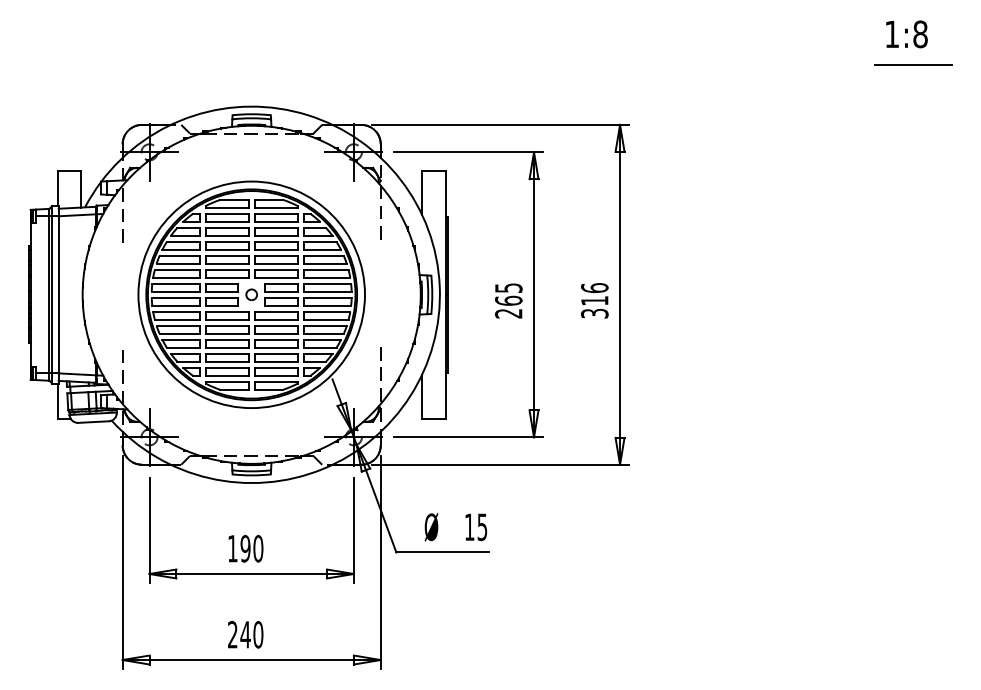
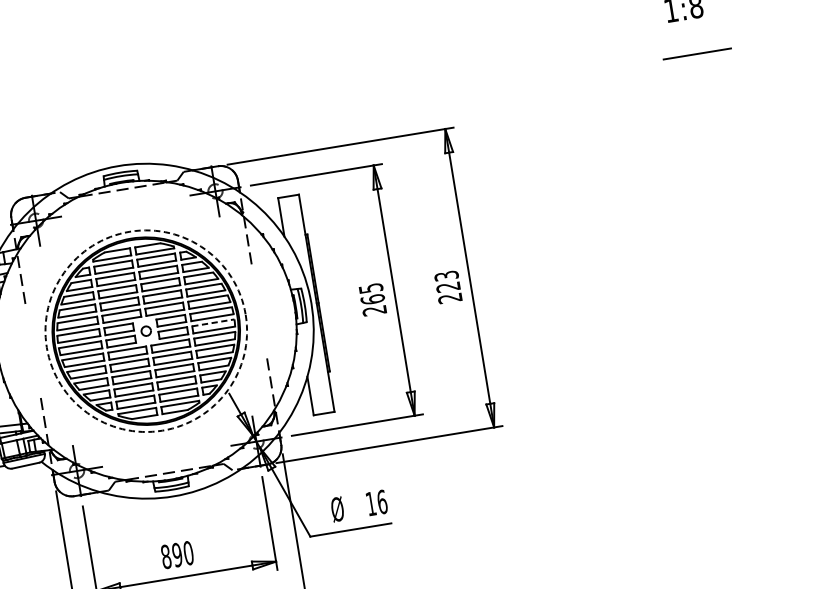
line: (913, 64) -> (697, 53), moved
circle: (251, 294) -> (146, 330), solid -> dashed
line: (328, 297) -> (214, 322), solid -> dashed
text: (594, 300) -> (448, 286), 316 -> 223
text: (482, 527) -> (382, 502), 15 -> 16
text: (232, 548) -> (165, 556), 190 -> 890

